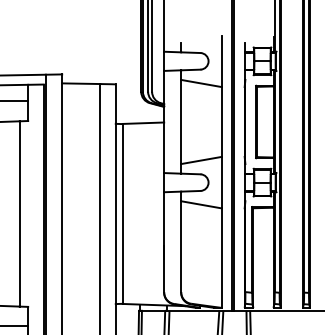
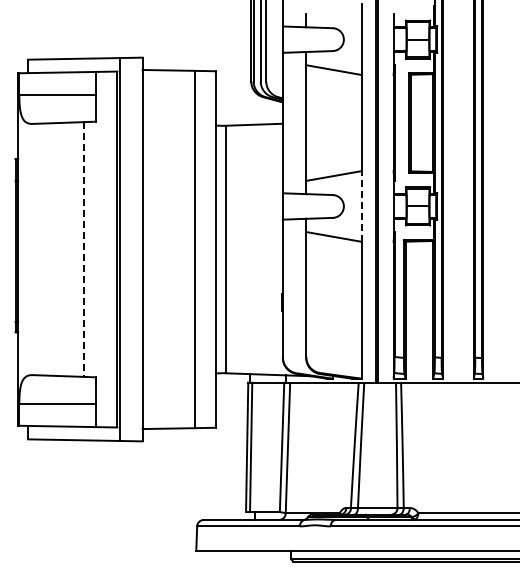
line: (221, 181) -> (361, 205), solid -> dashed
line: (19, 214) -> (84, 250), solid -> dashed

